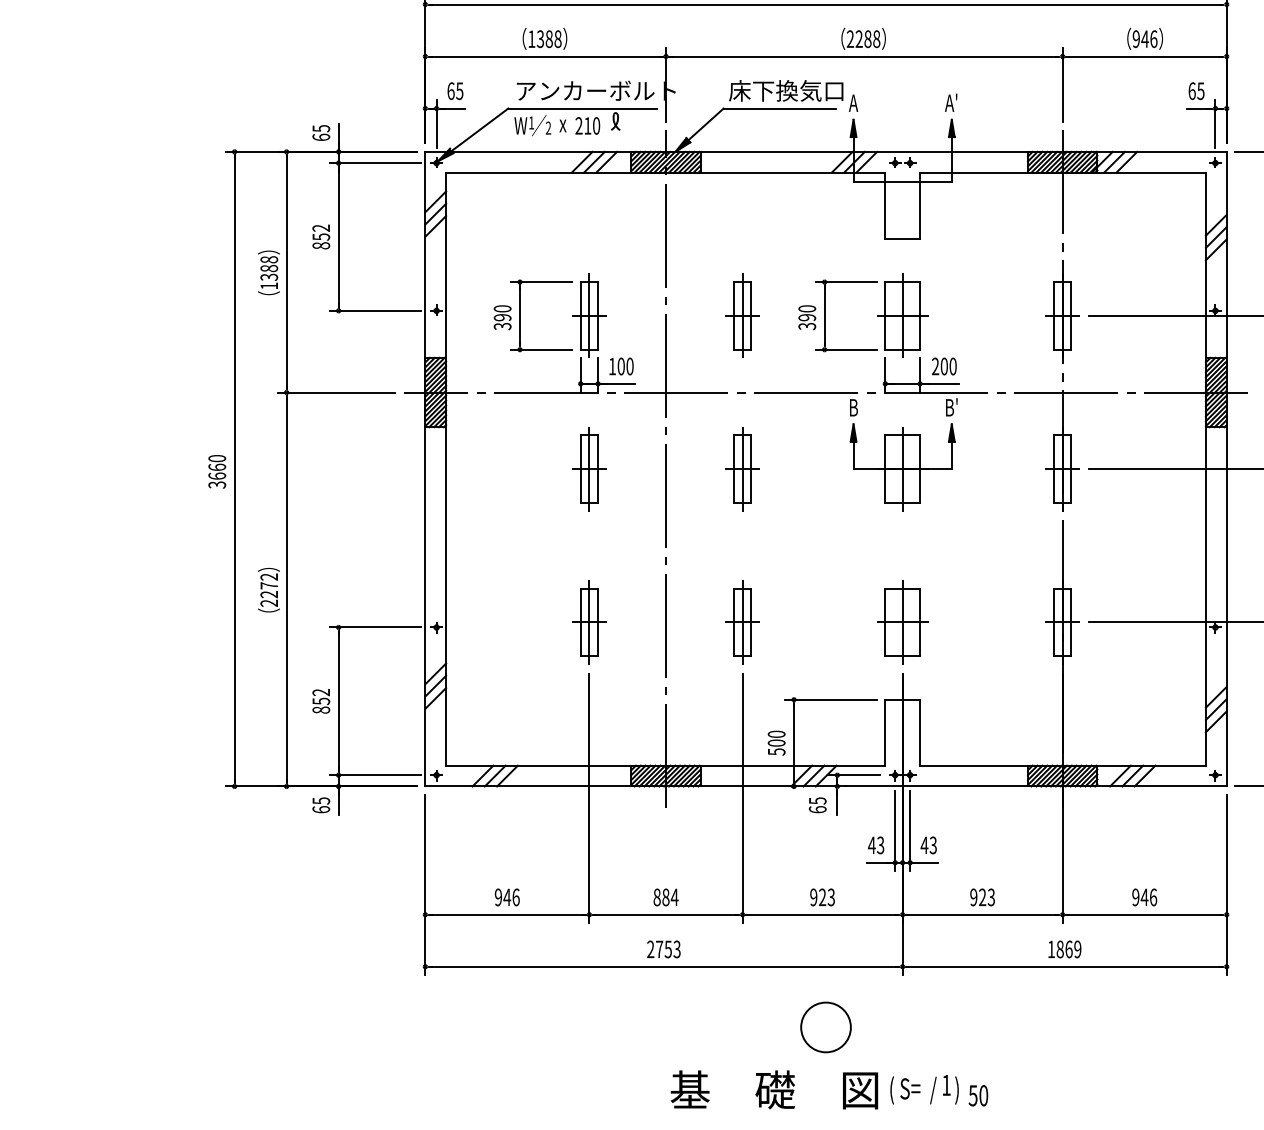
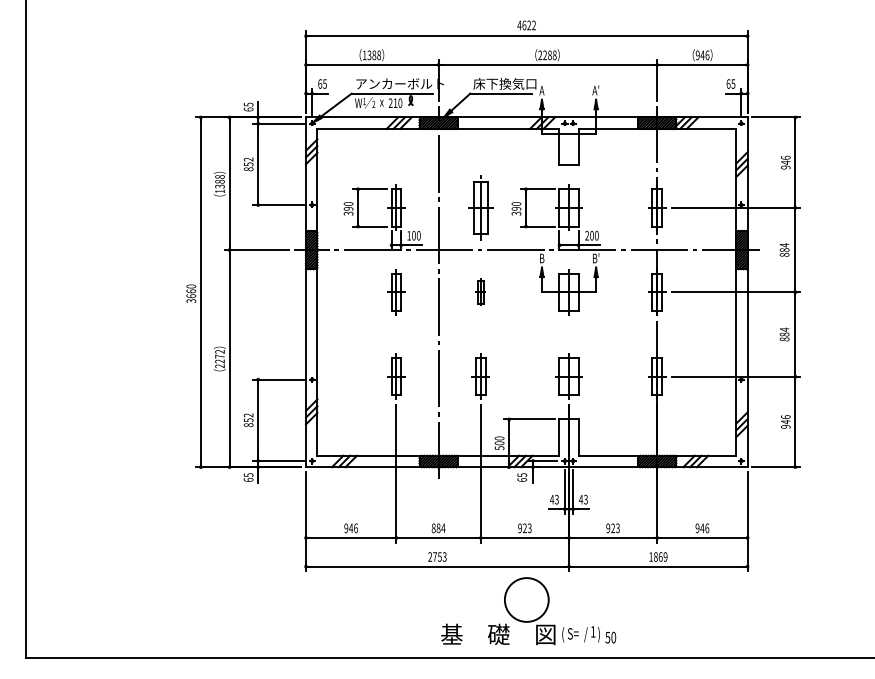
part: (742, 315) -> (480, 207), size x1.4
part: (742, 469) -> (480, 292), size x0.6
circle: (825, 1026) -> (526, 599), size x1.6

